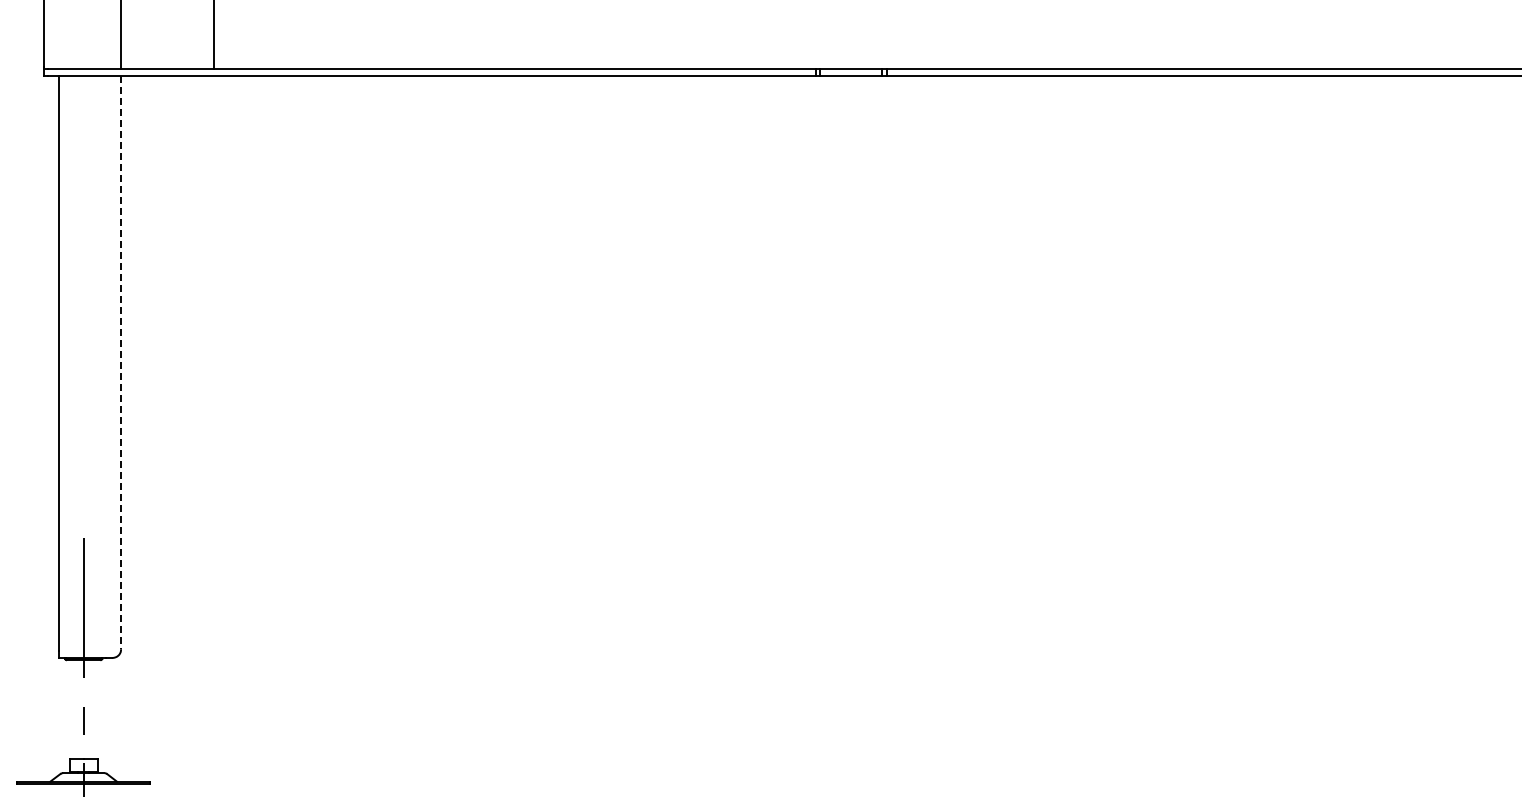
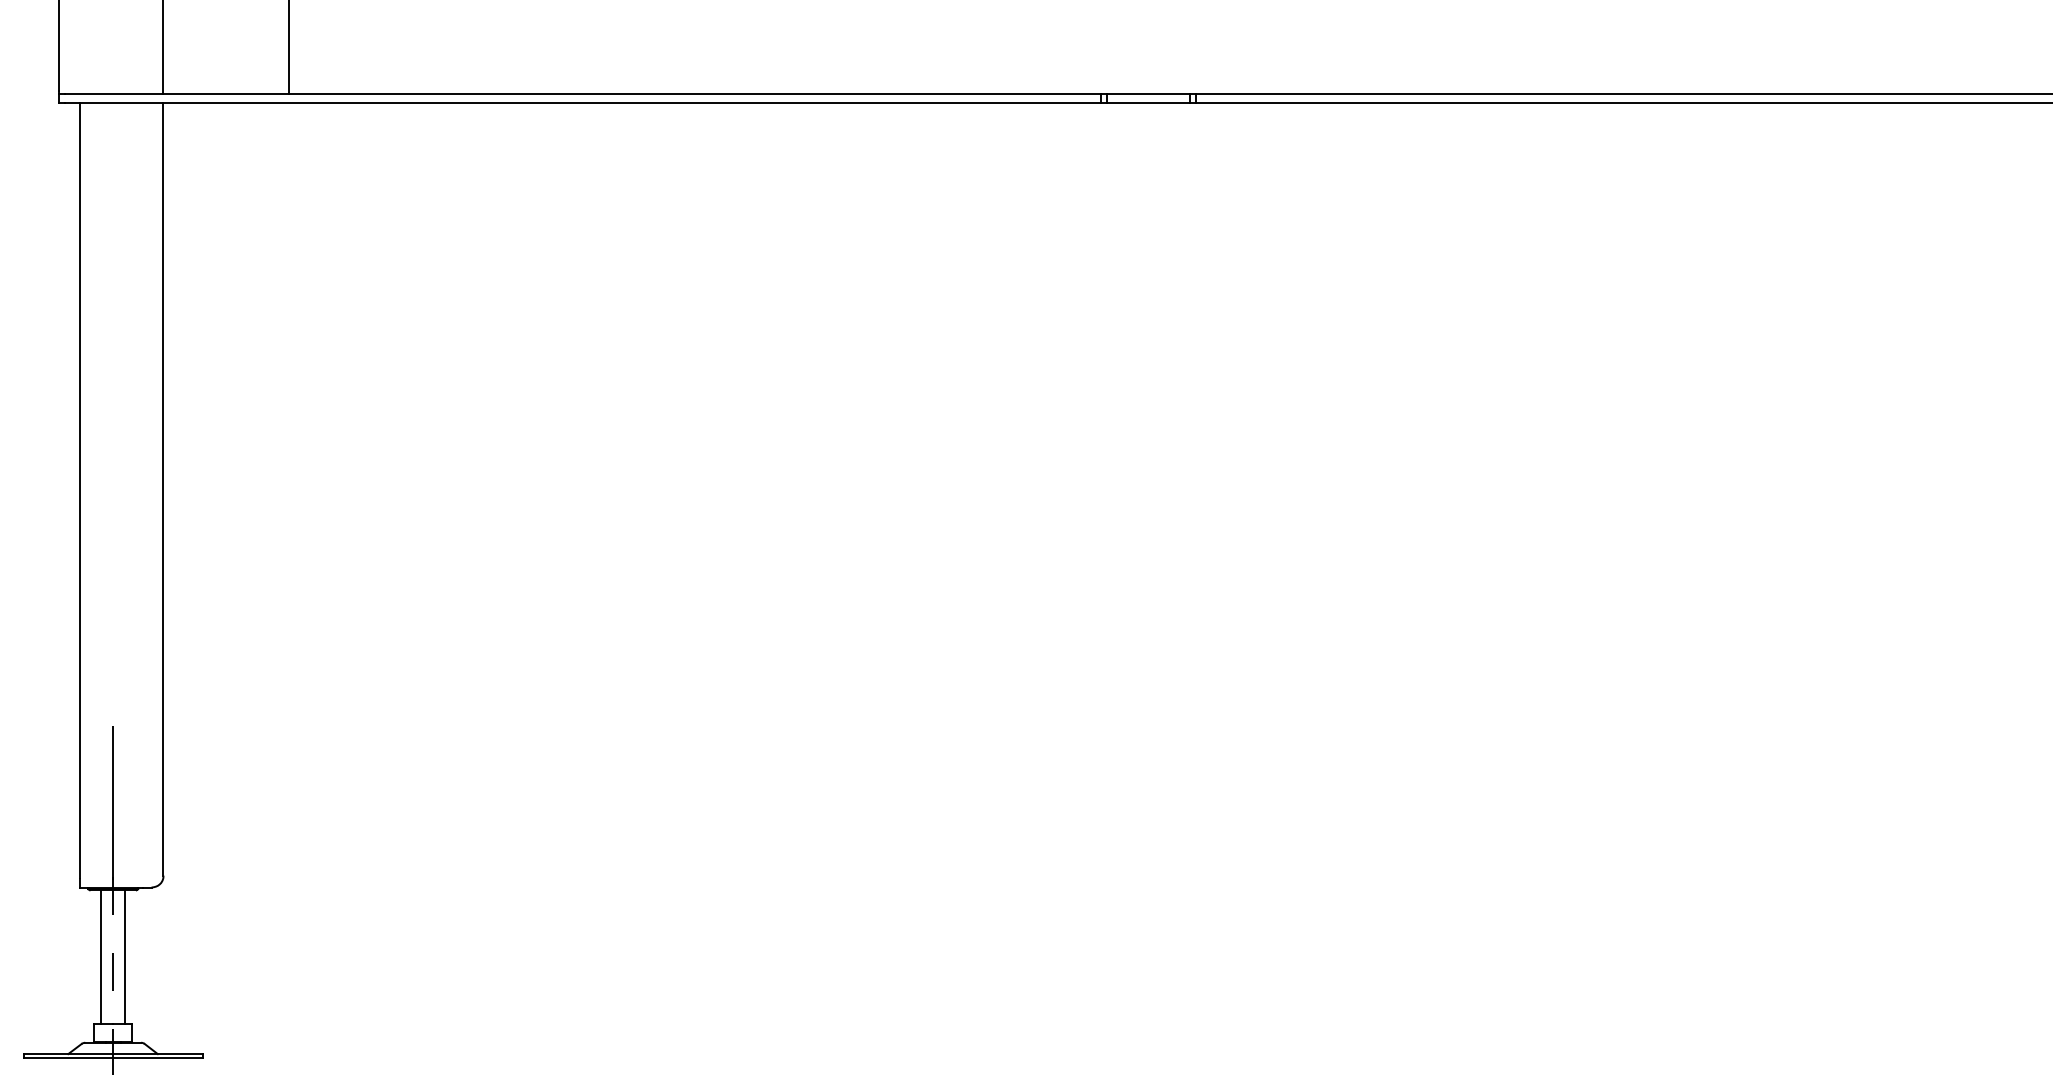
line: (121, 362) -> (164, 488), dashed -> solid
line: (74, 709) -> (100, 956), added
line: (92, 709) -> (124, 956), added

